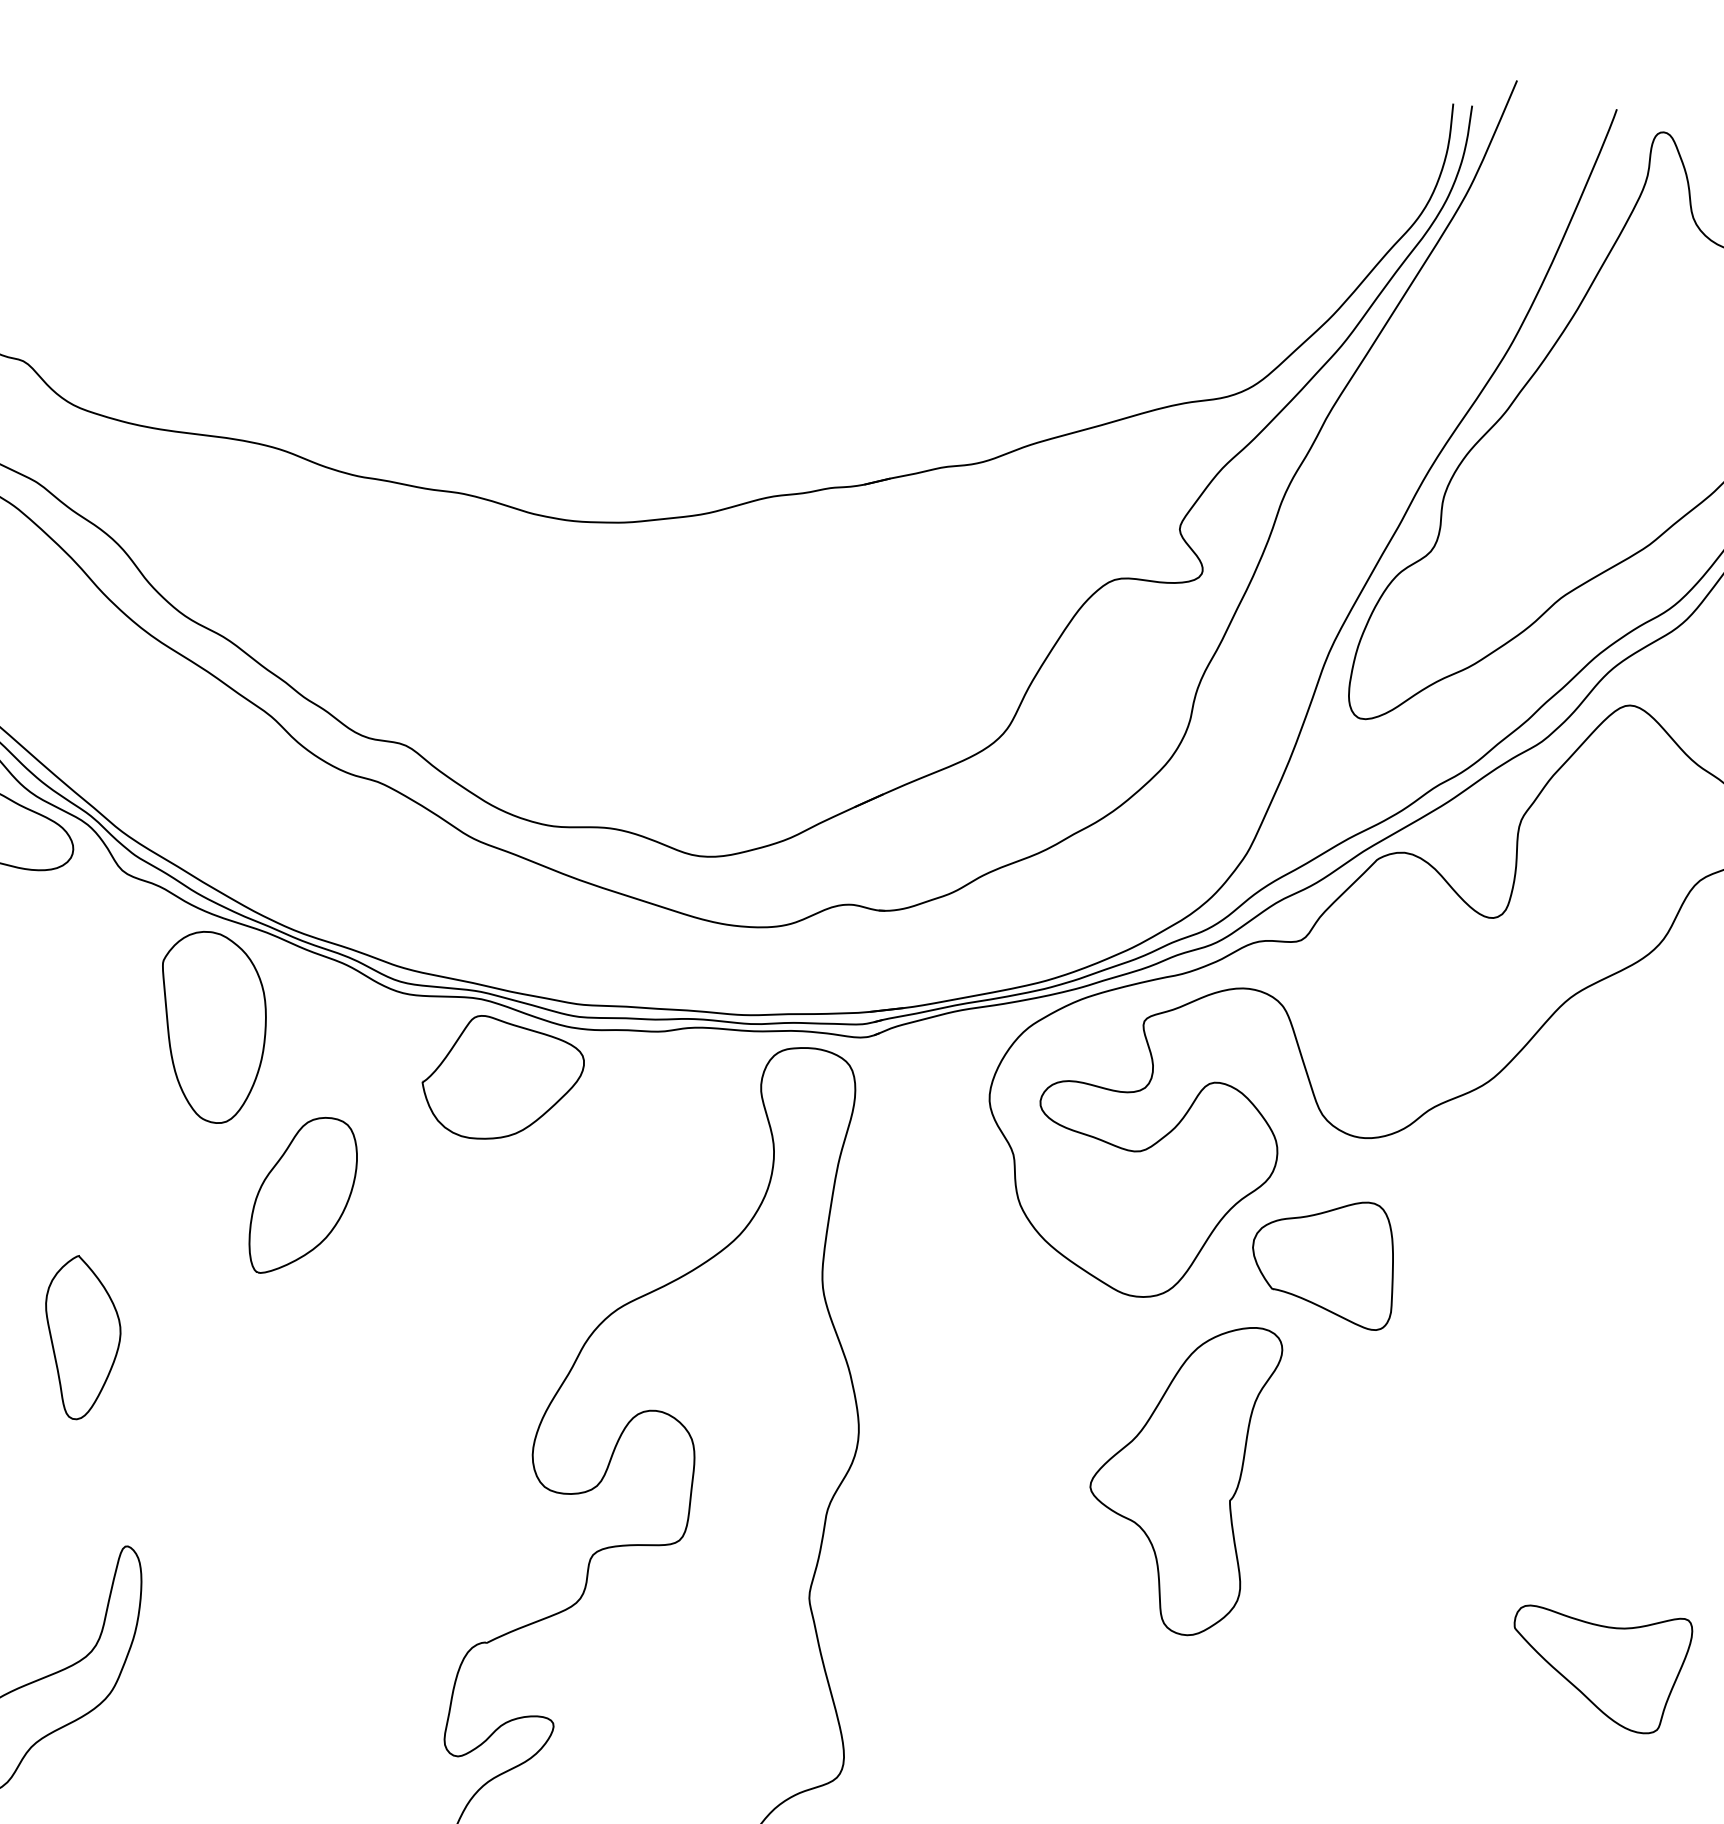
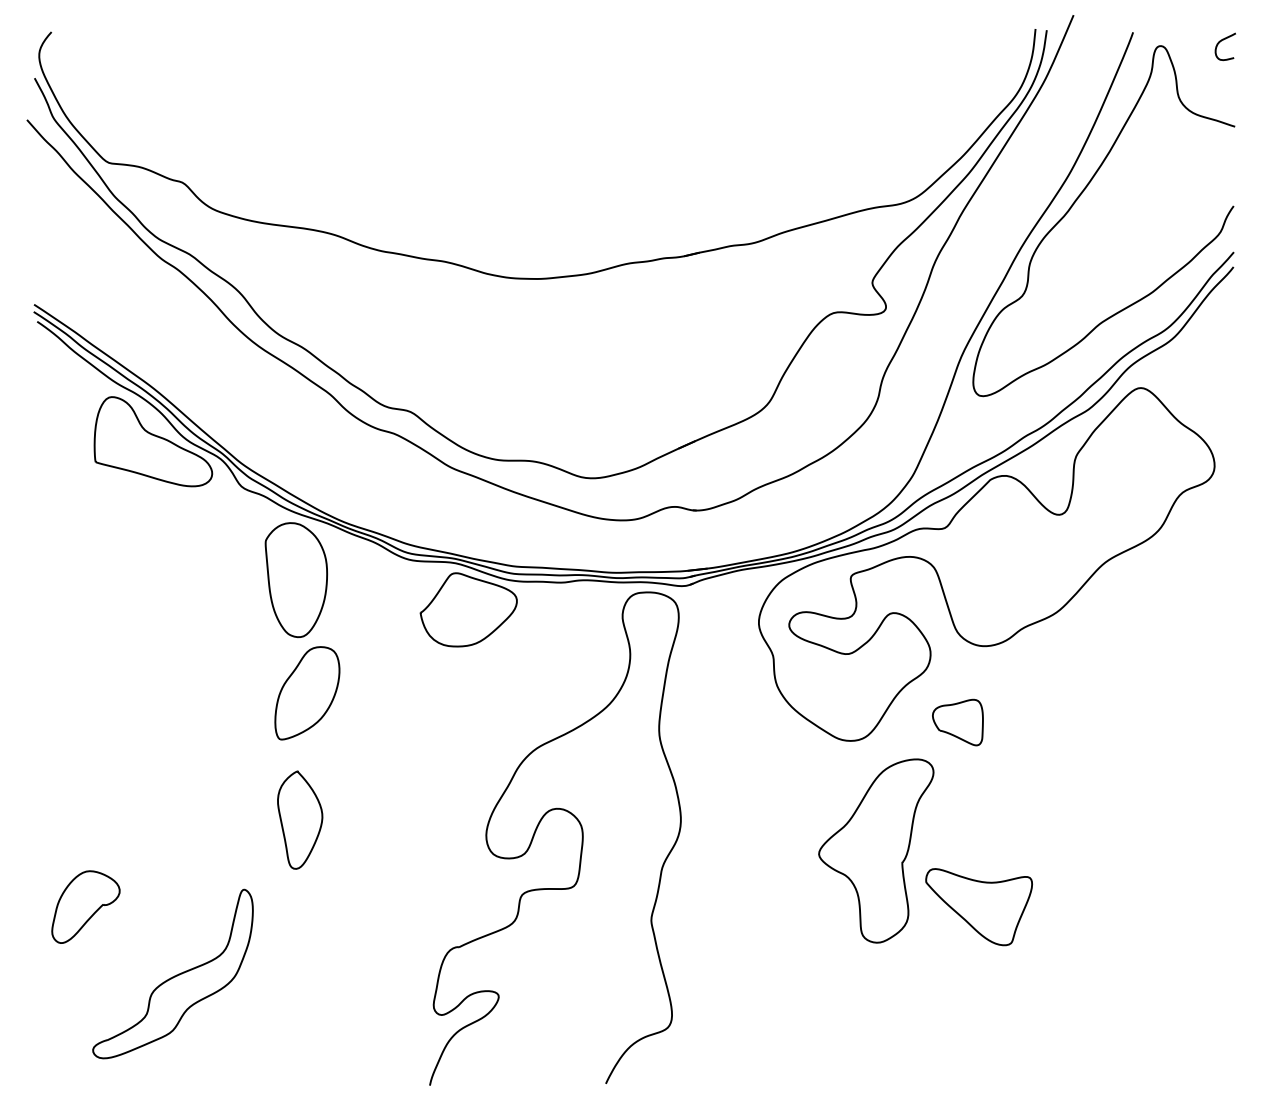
part: (303, 1195) -> (307, 693), moved
part: (1322, 1266) -> (957, 722), size x0.6
part: (83, 1336) -> (300, 819), moved
part: (1602, 1670) -> (978, 907), moved

